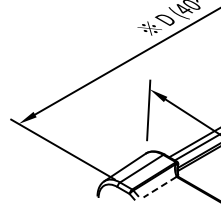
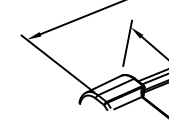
line: (159, 187) -> (127, 103), dashed -> solid

